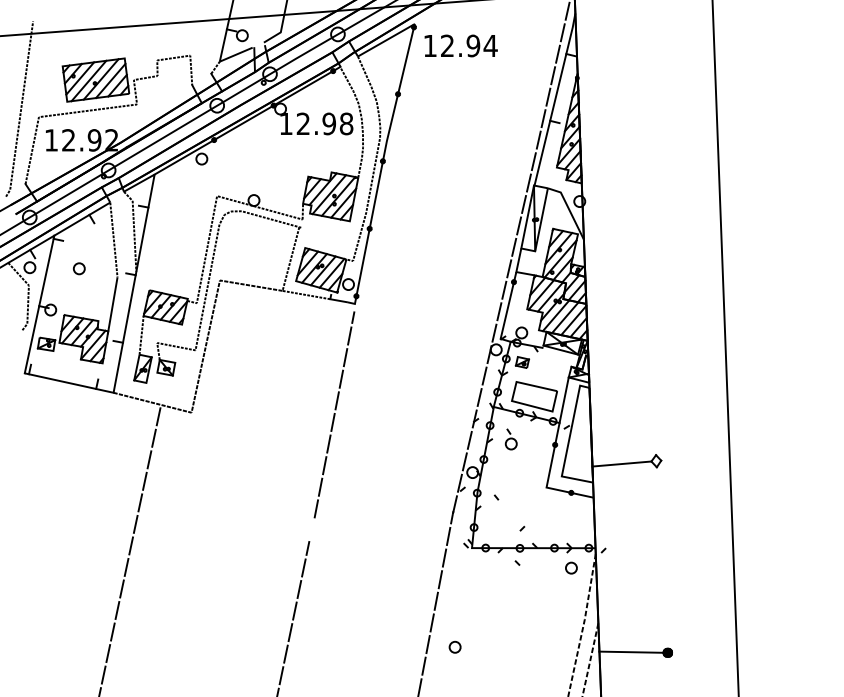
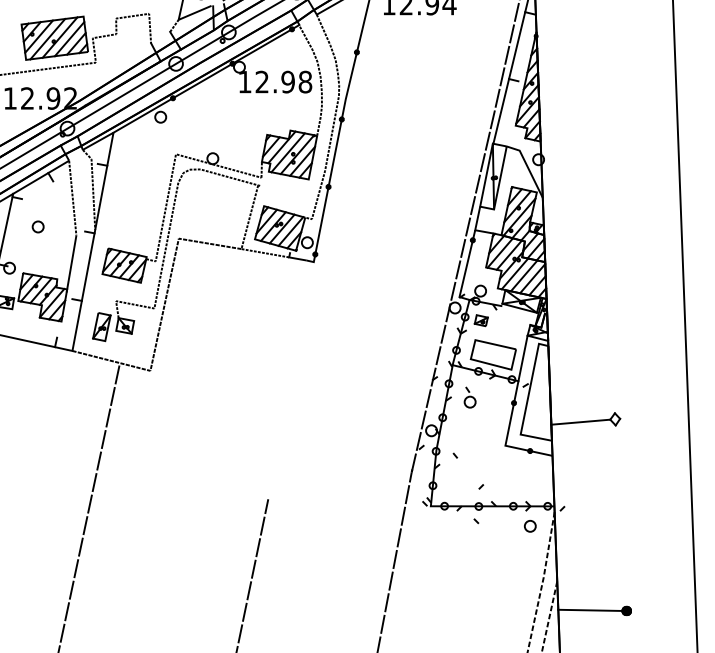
line: (141, 334) -> (100, 292), removed
line: (334, 414) -> (293, 372), removed
part: (454, 646) -> (413, 604), removed

